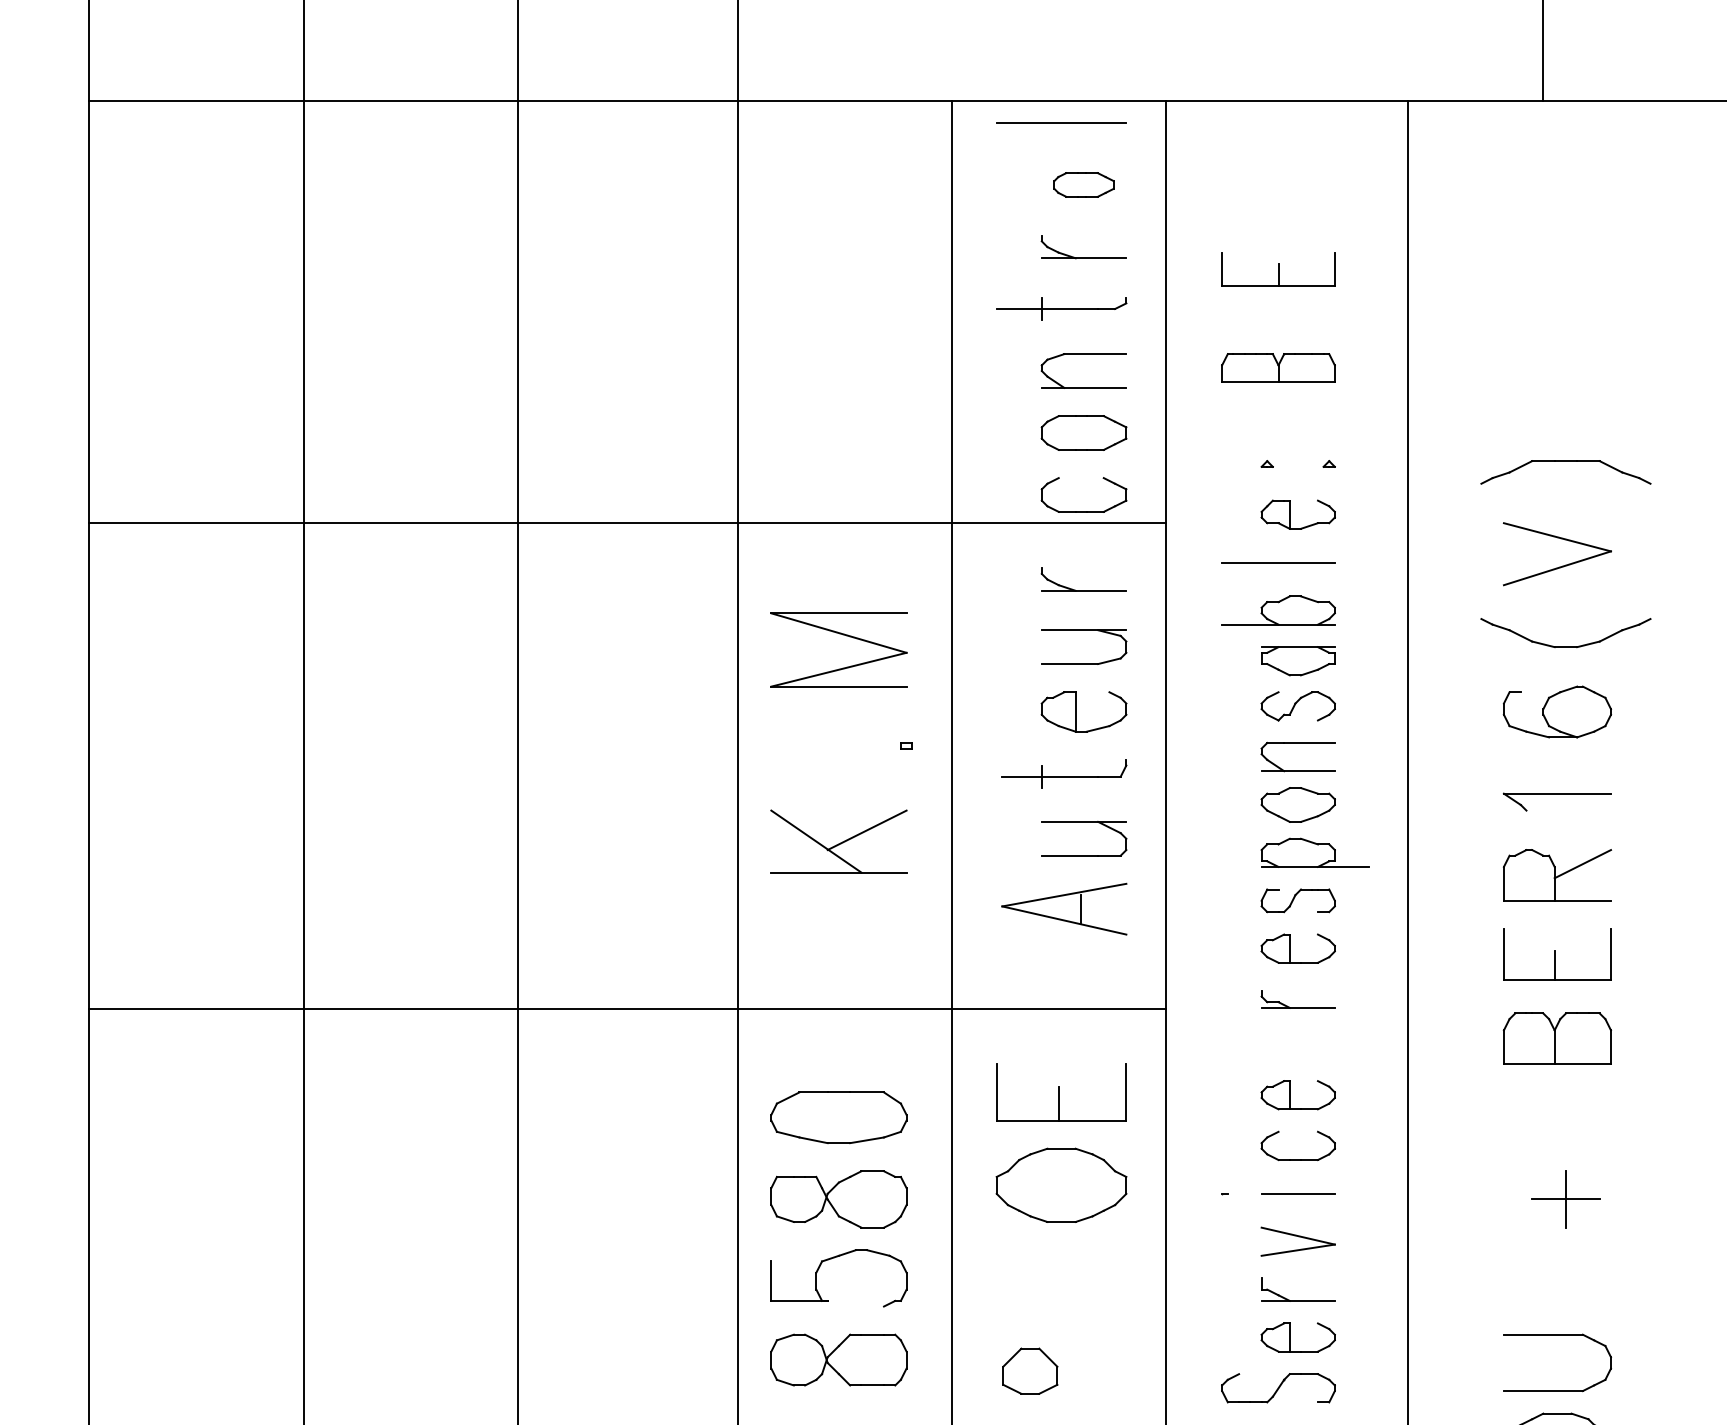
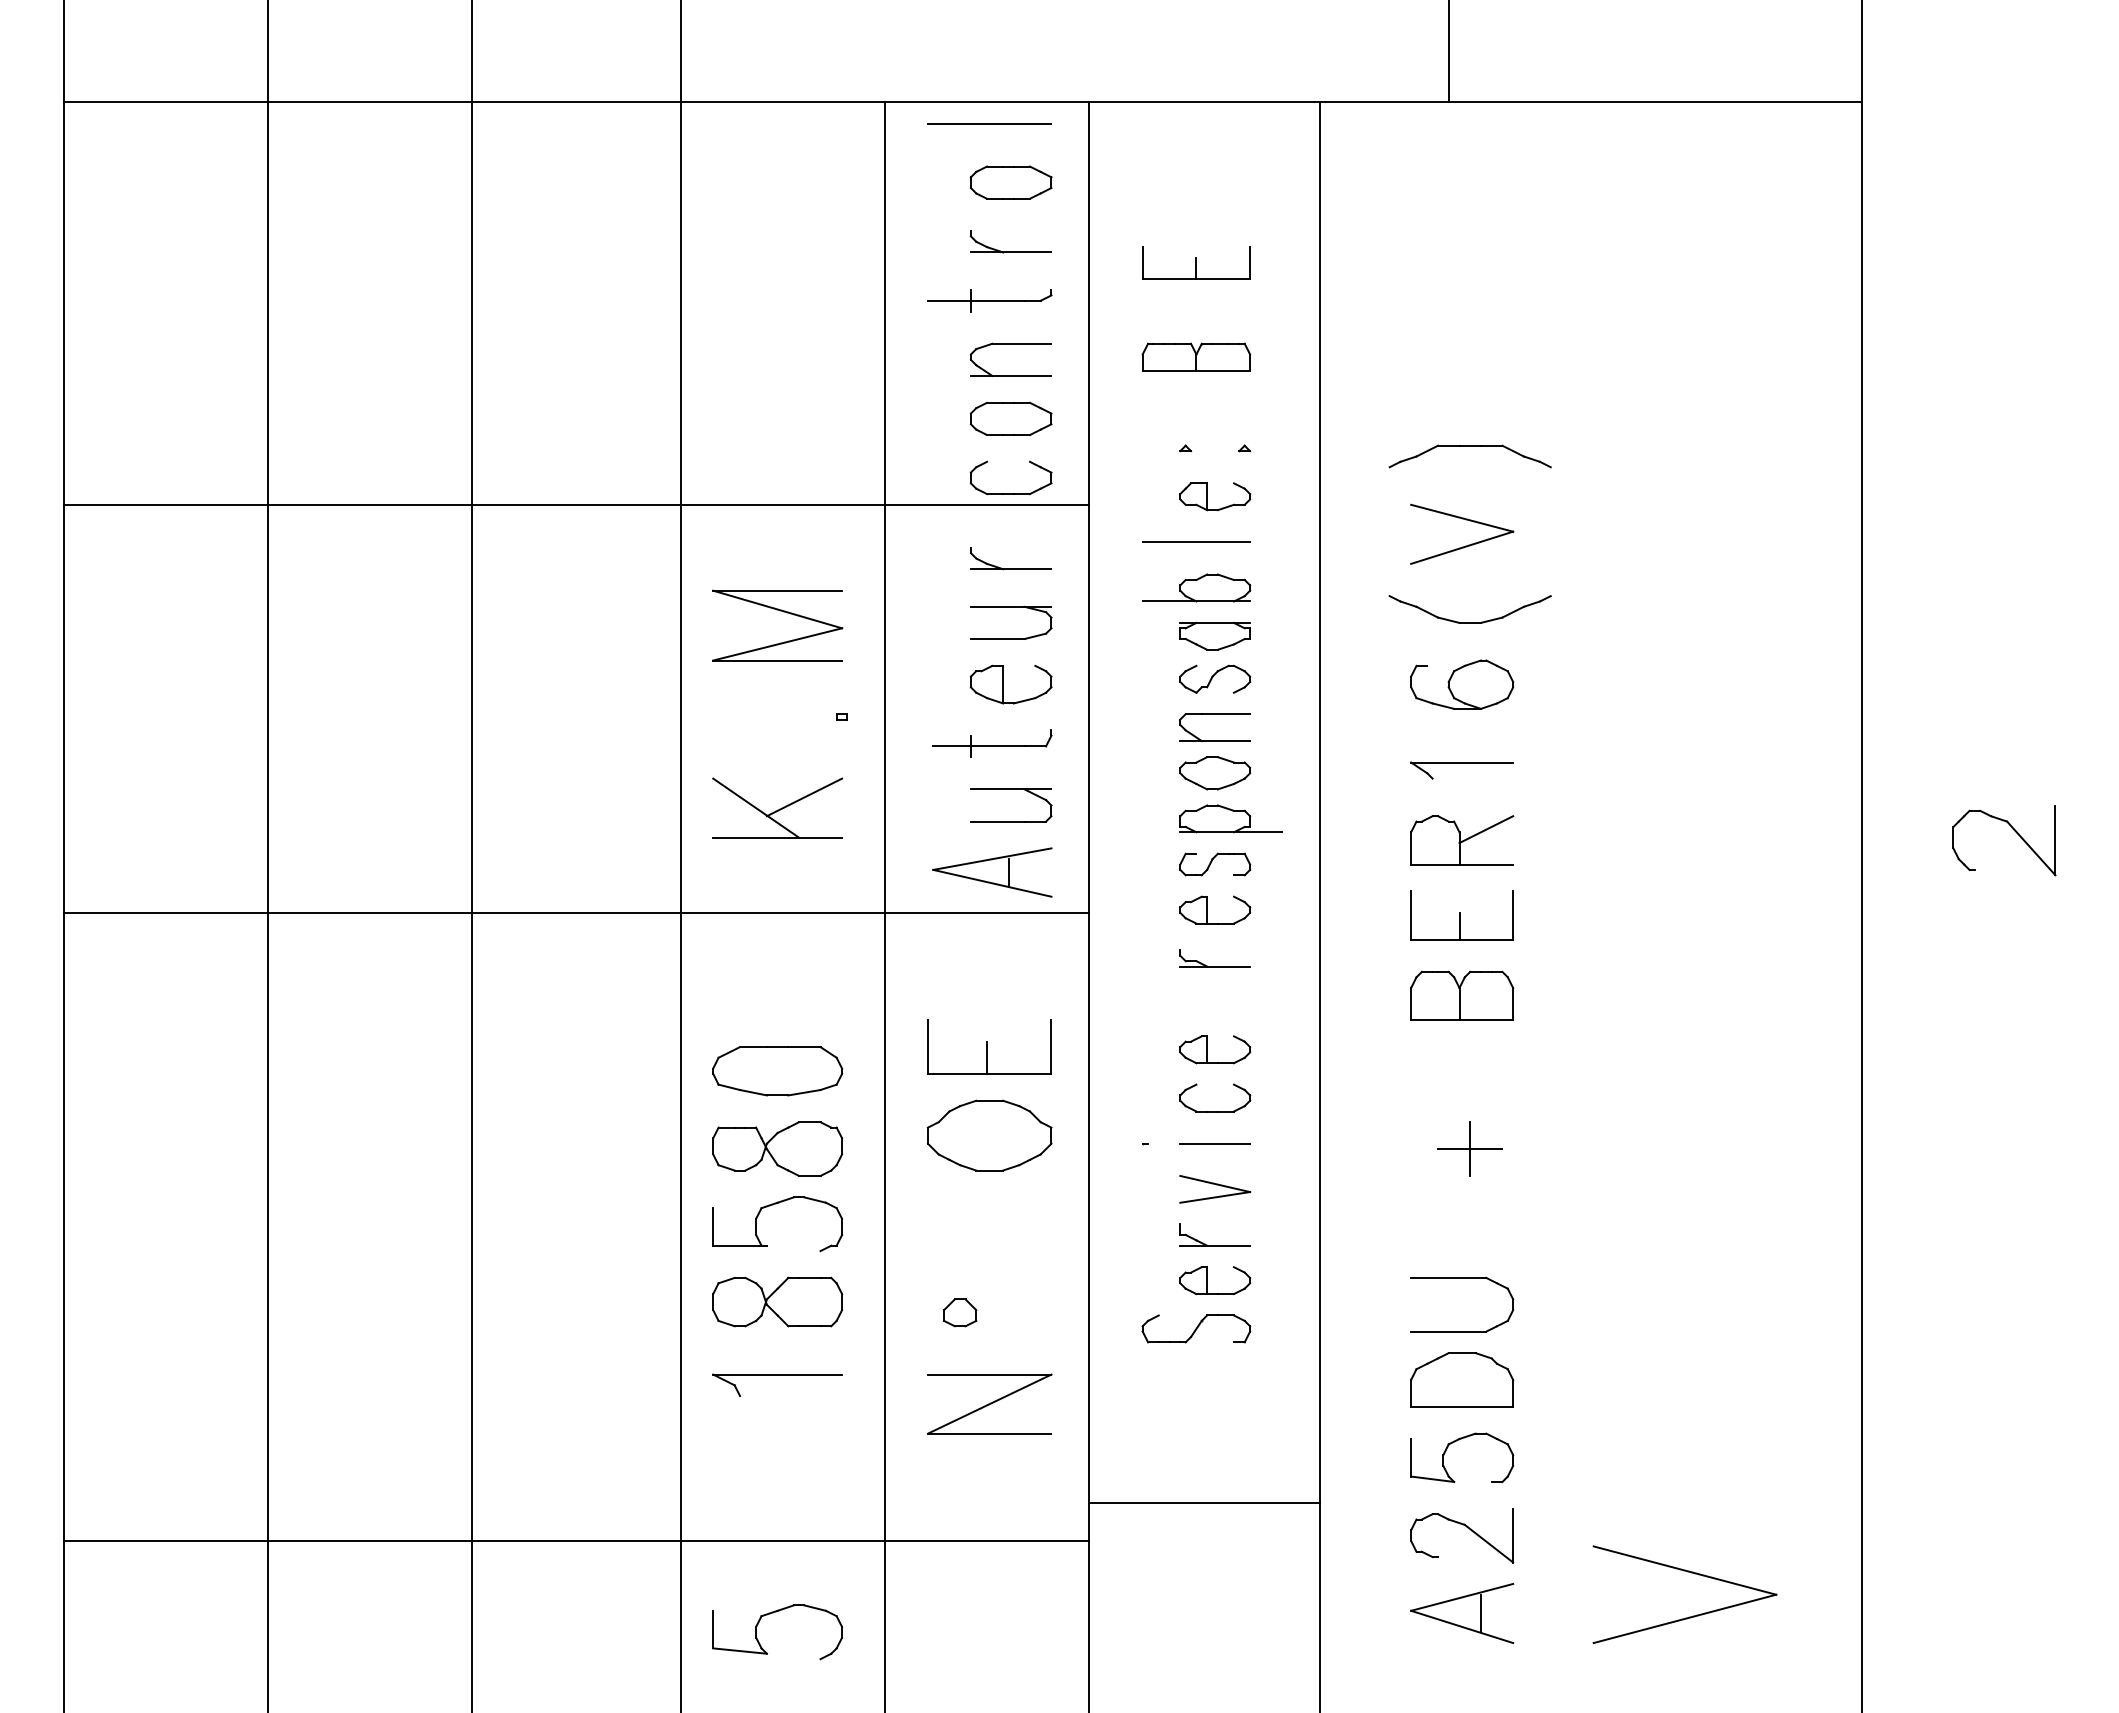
part: (1083, 184) -> (1010, 182), size x1.43
line: (627, 1008) -> (576, 912), moved
part: (1030, 1371) -> (960, 1312), size x0.62

